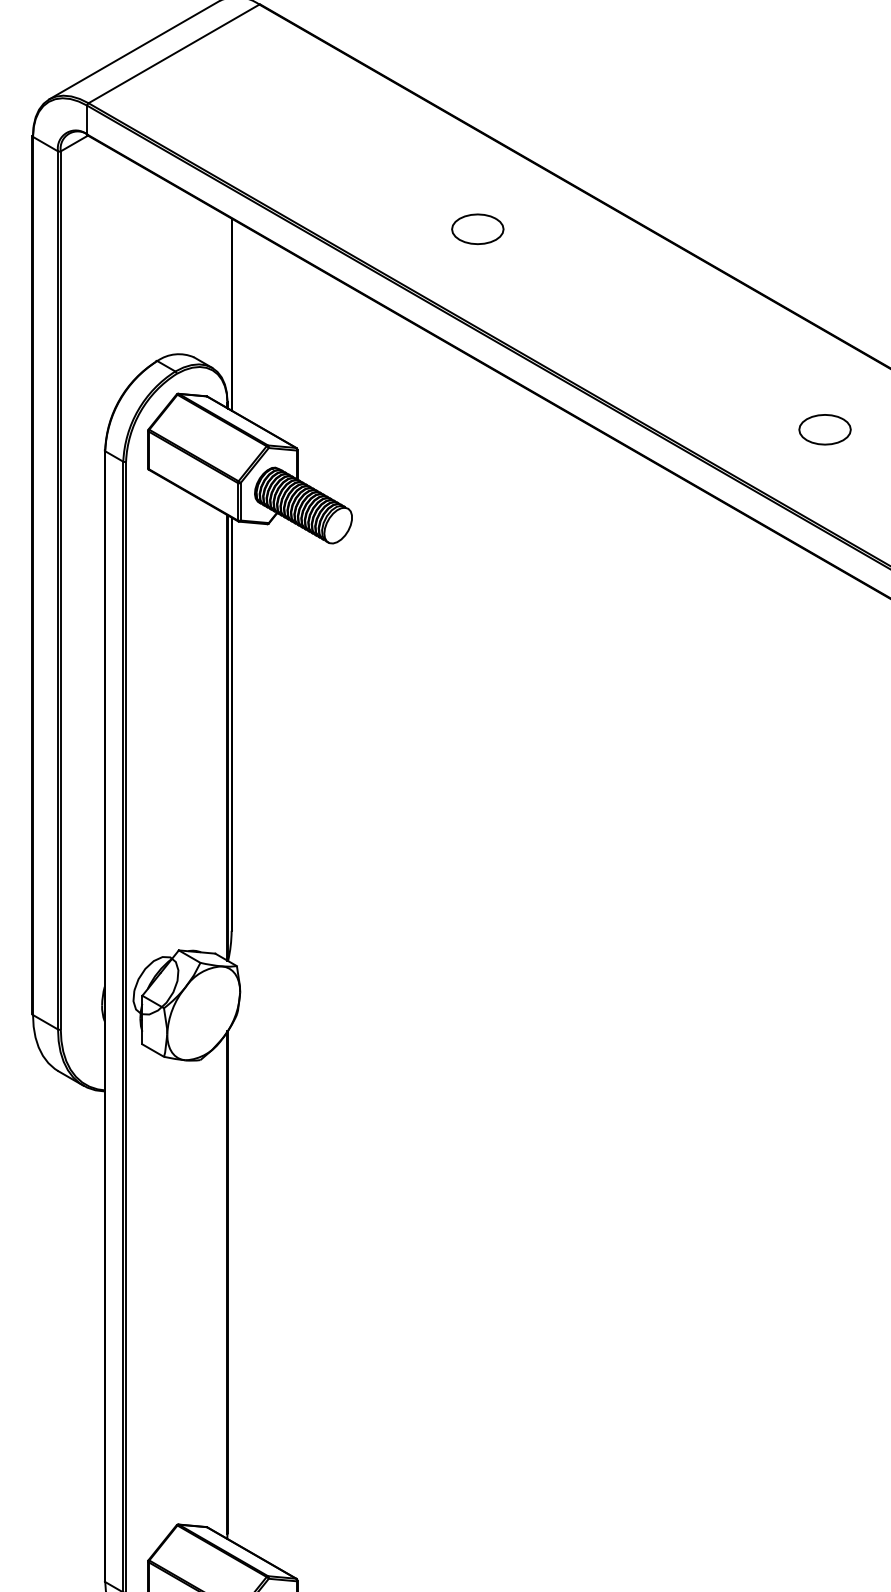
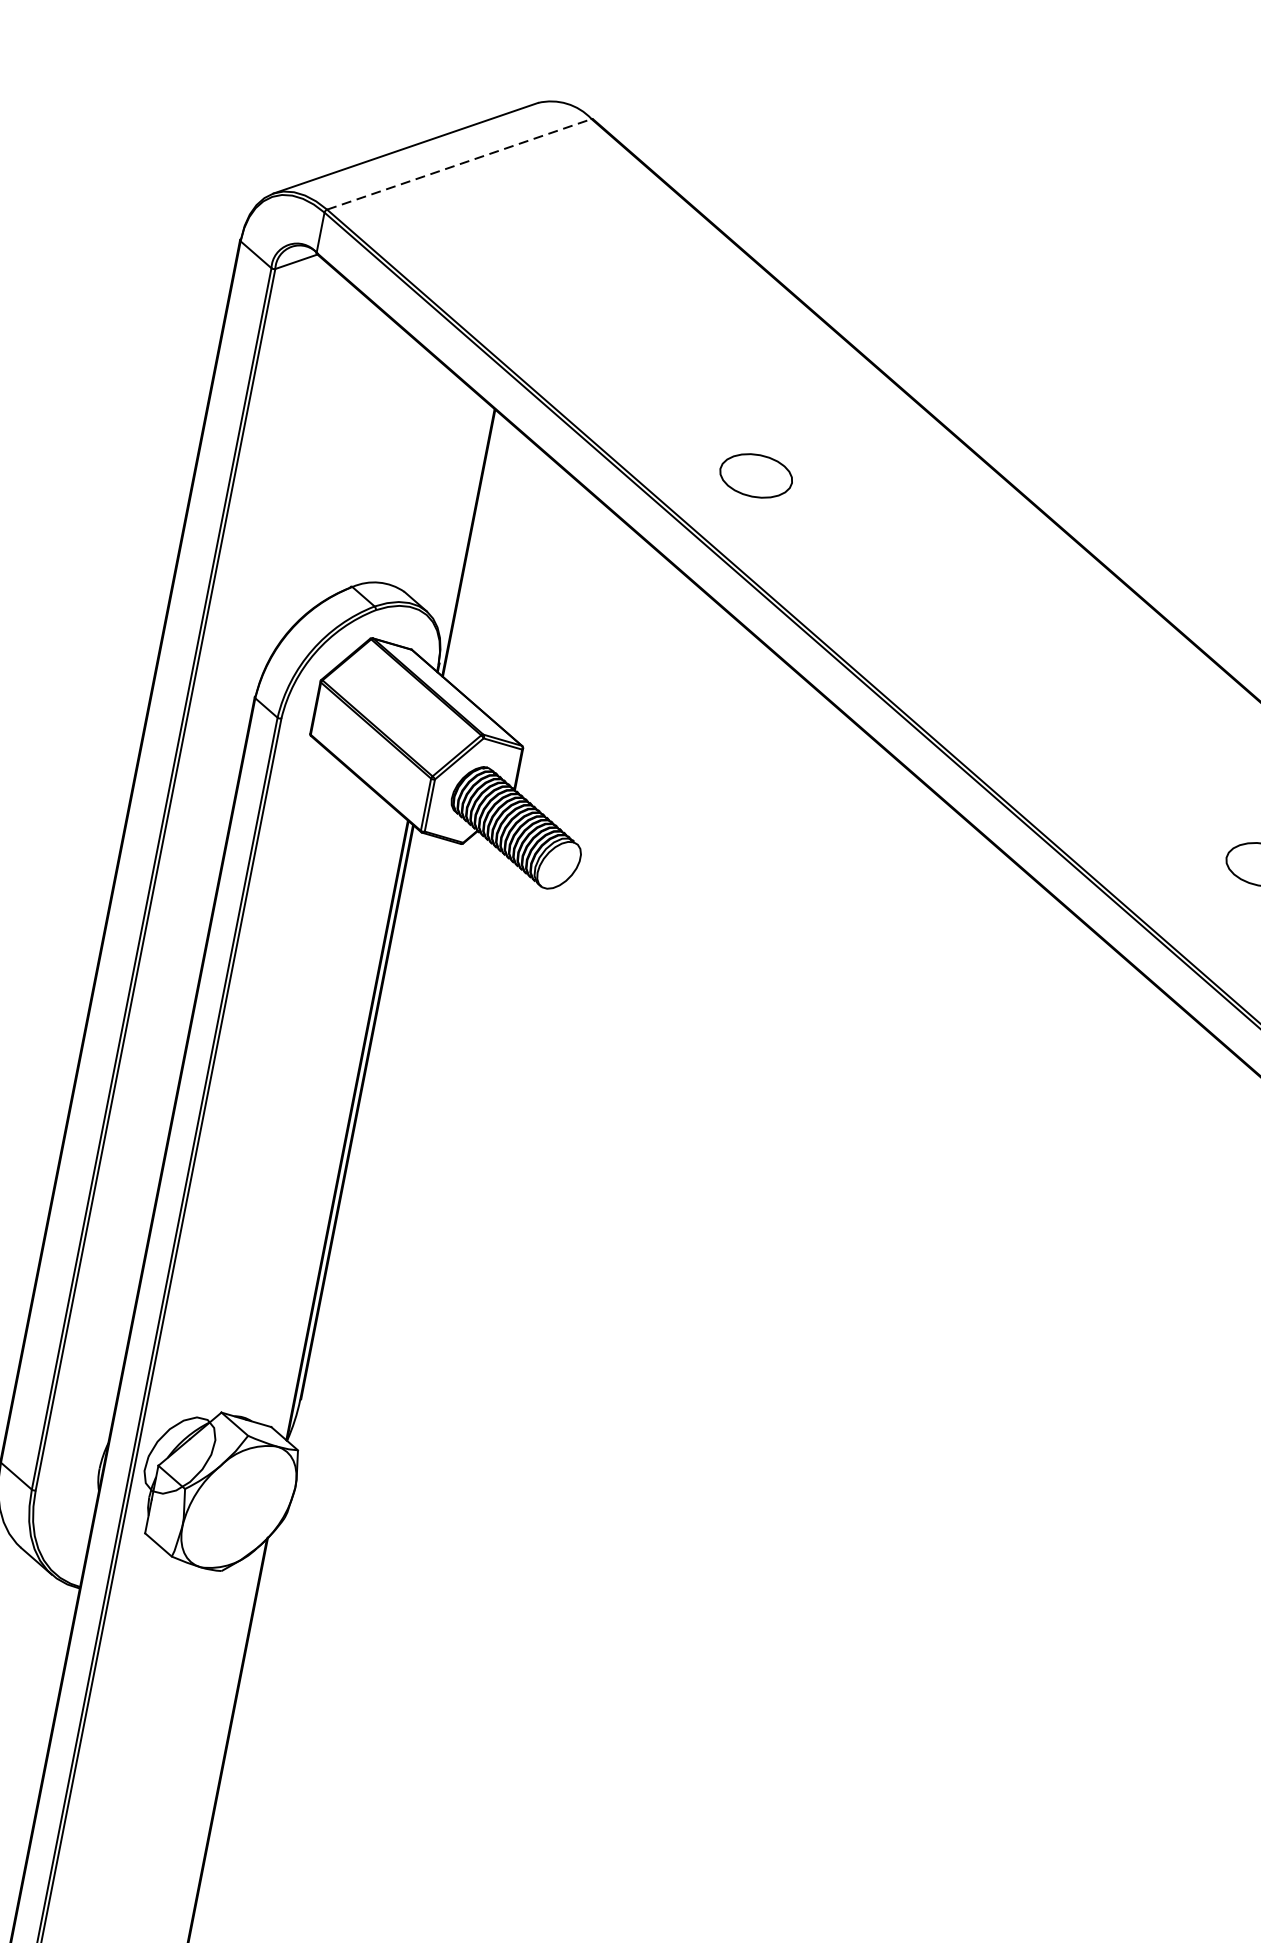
line: (174, 53) -> (460, 163), solid -> dashed
part: (477, 229) -> (755, 476), moved

